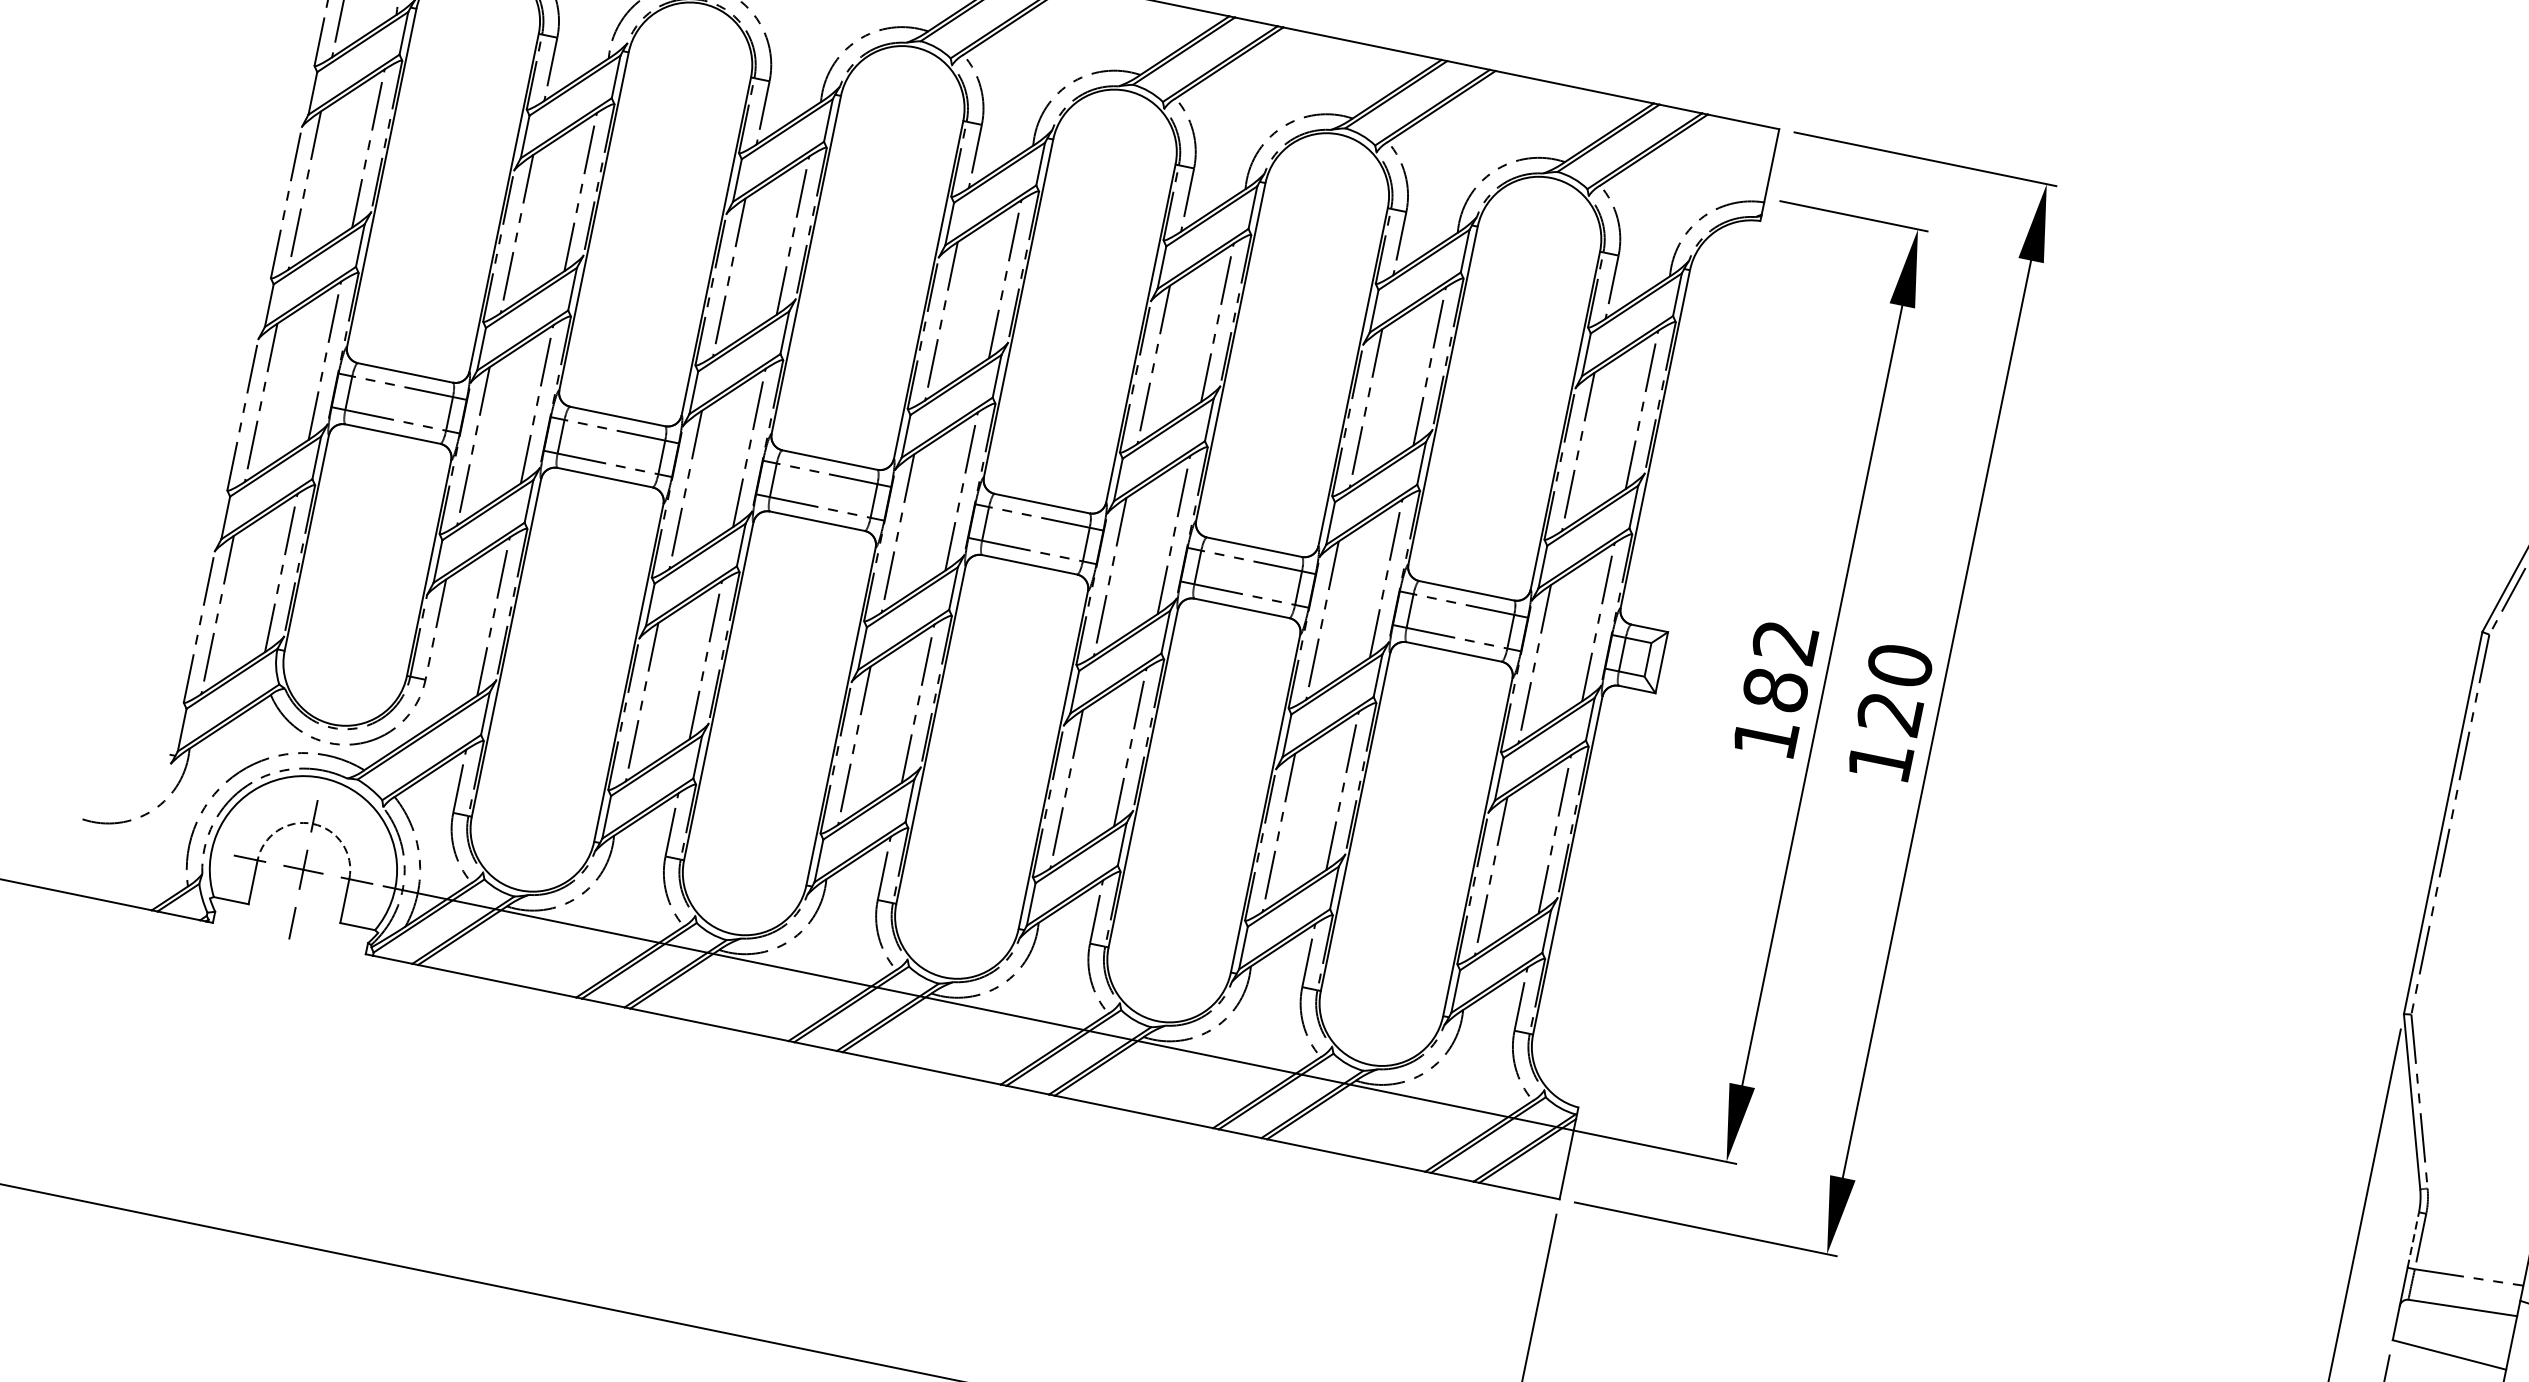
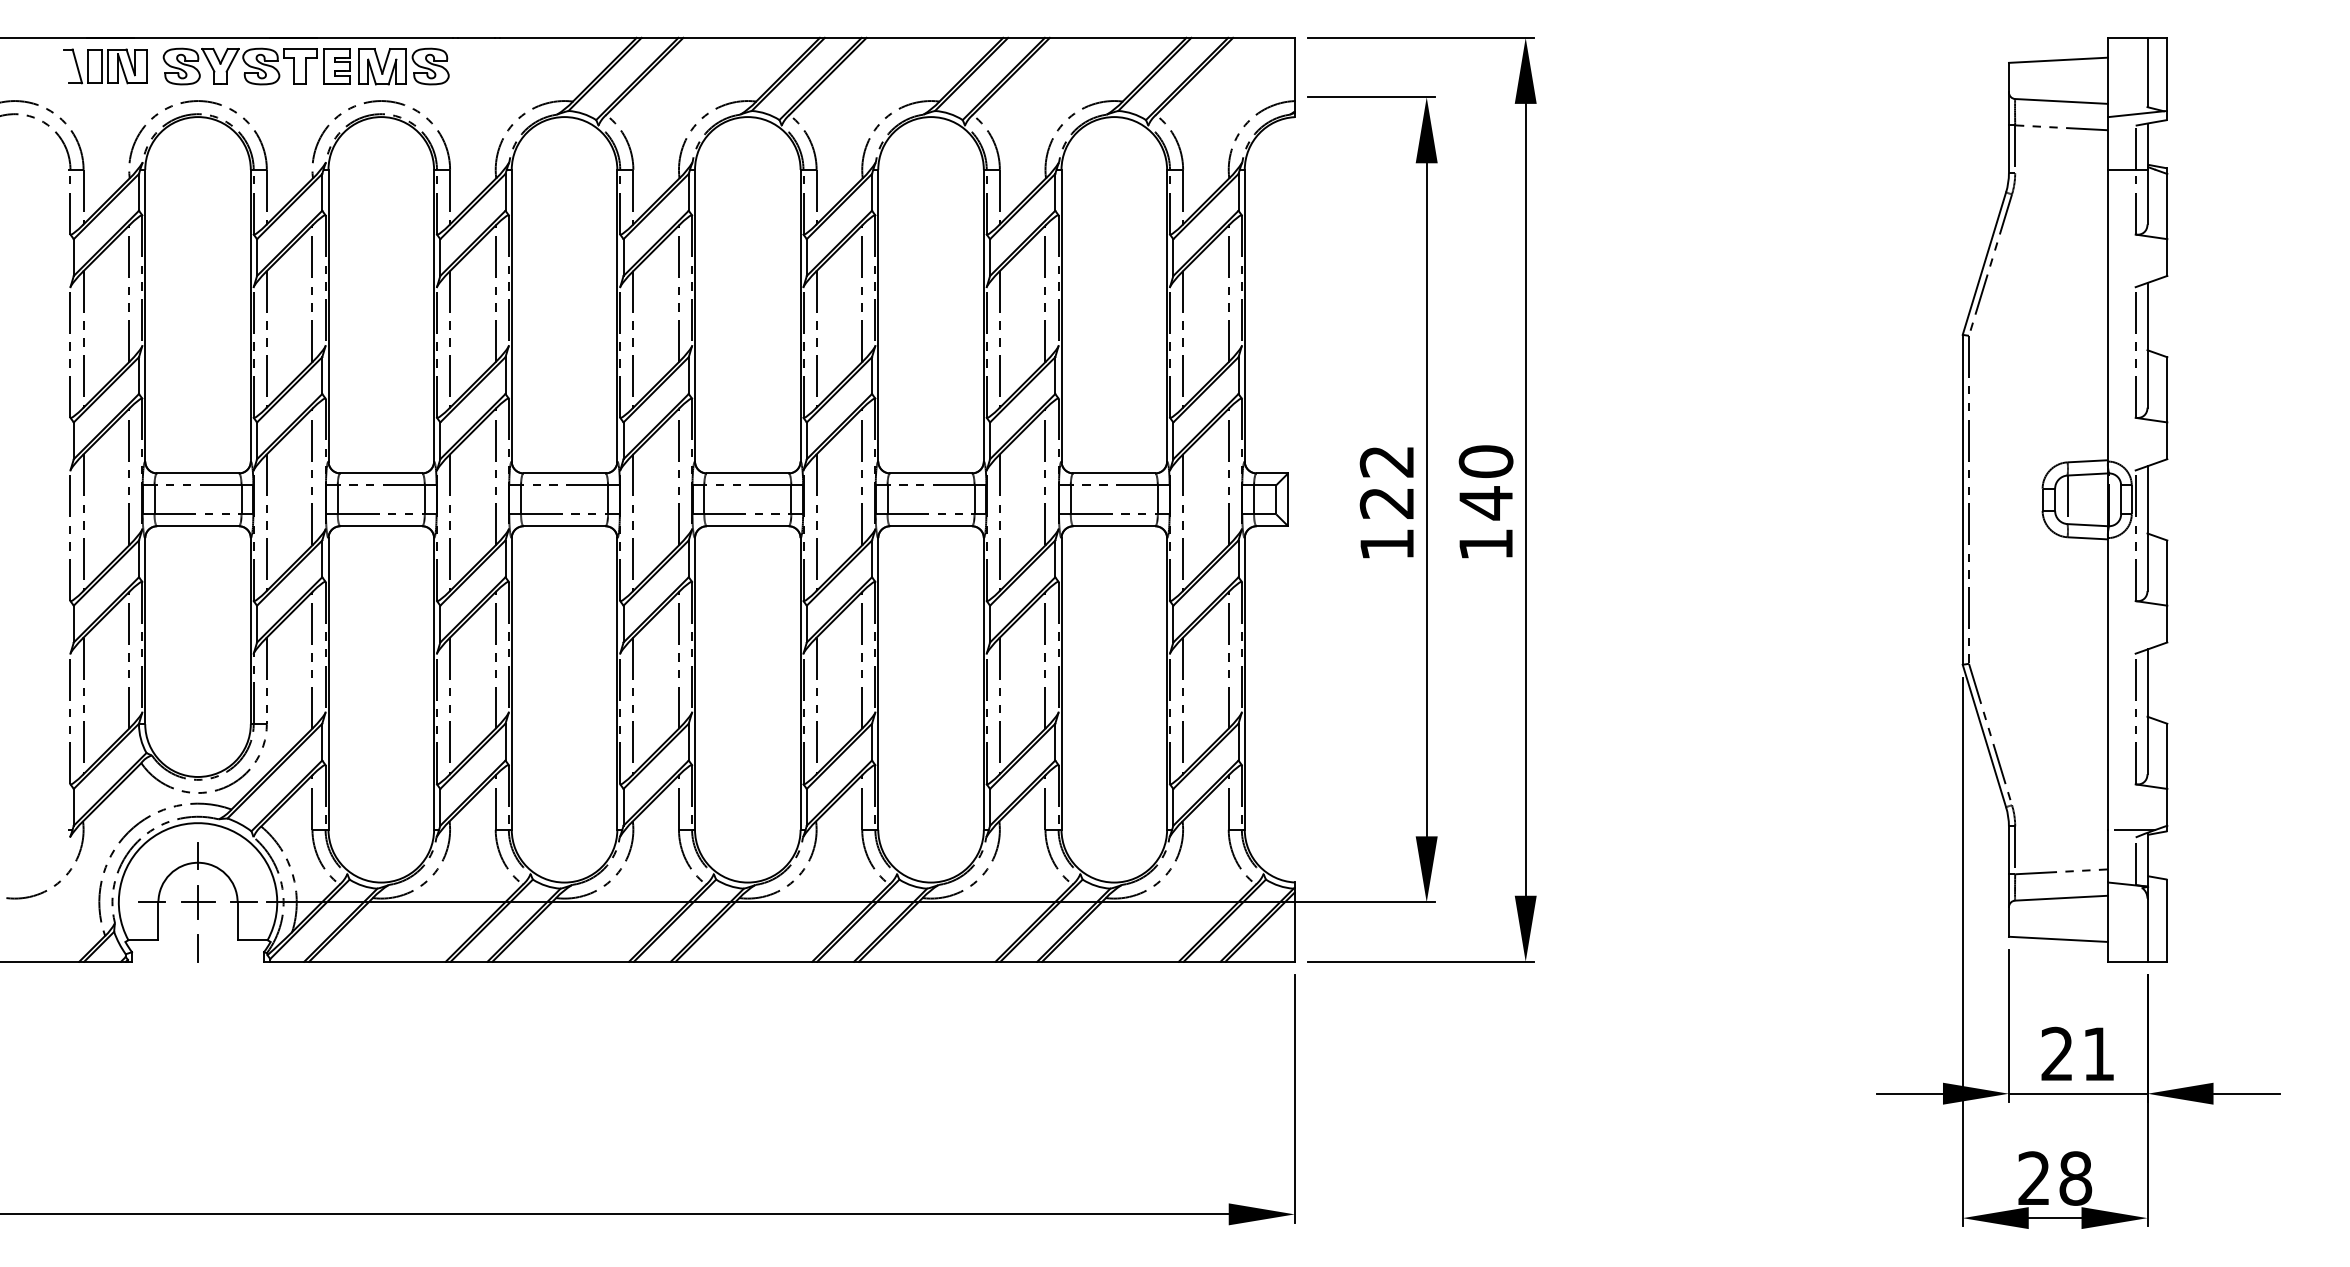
text: (1775, 689) -> (1386, 502), 182 -> 122
text: (1889, 713) -> (1485, 503), 120 -> 140
arc: (313, 823) -> (198, 862), dashed -> solid
line: (2412, 1240) -> (2008, 850), dashed -> solid

